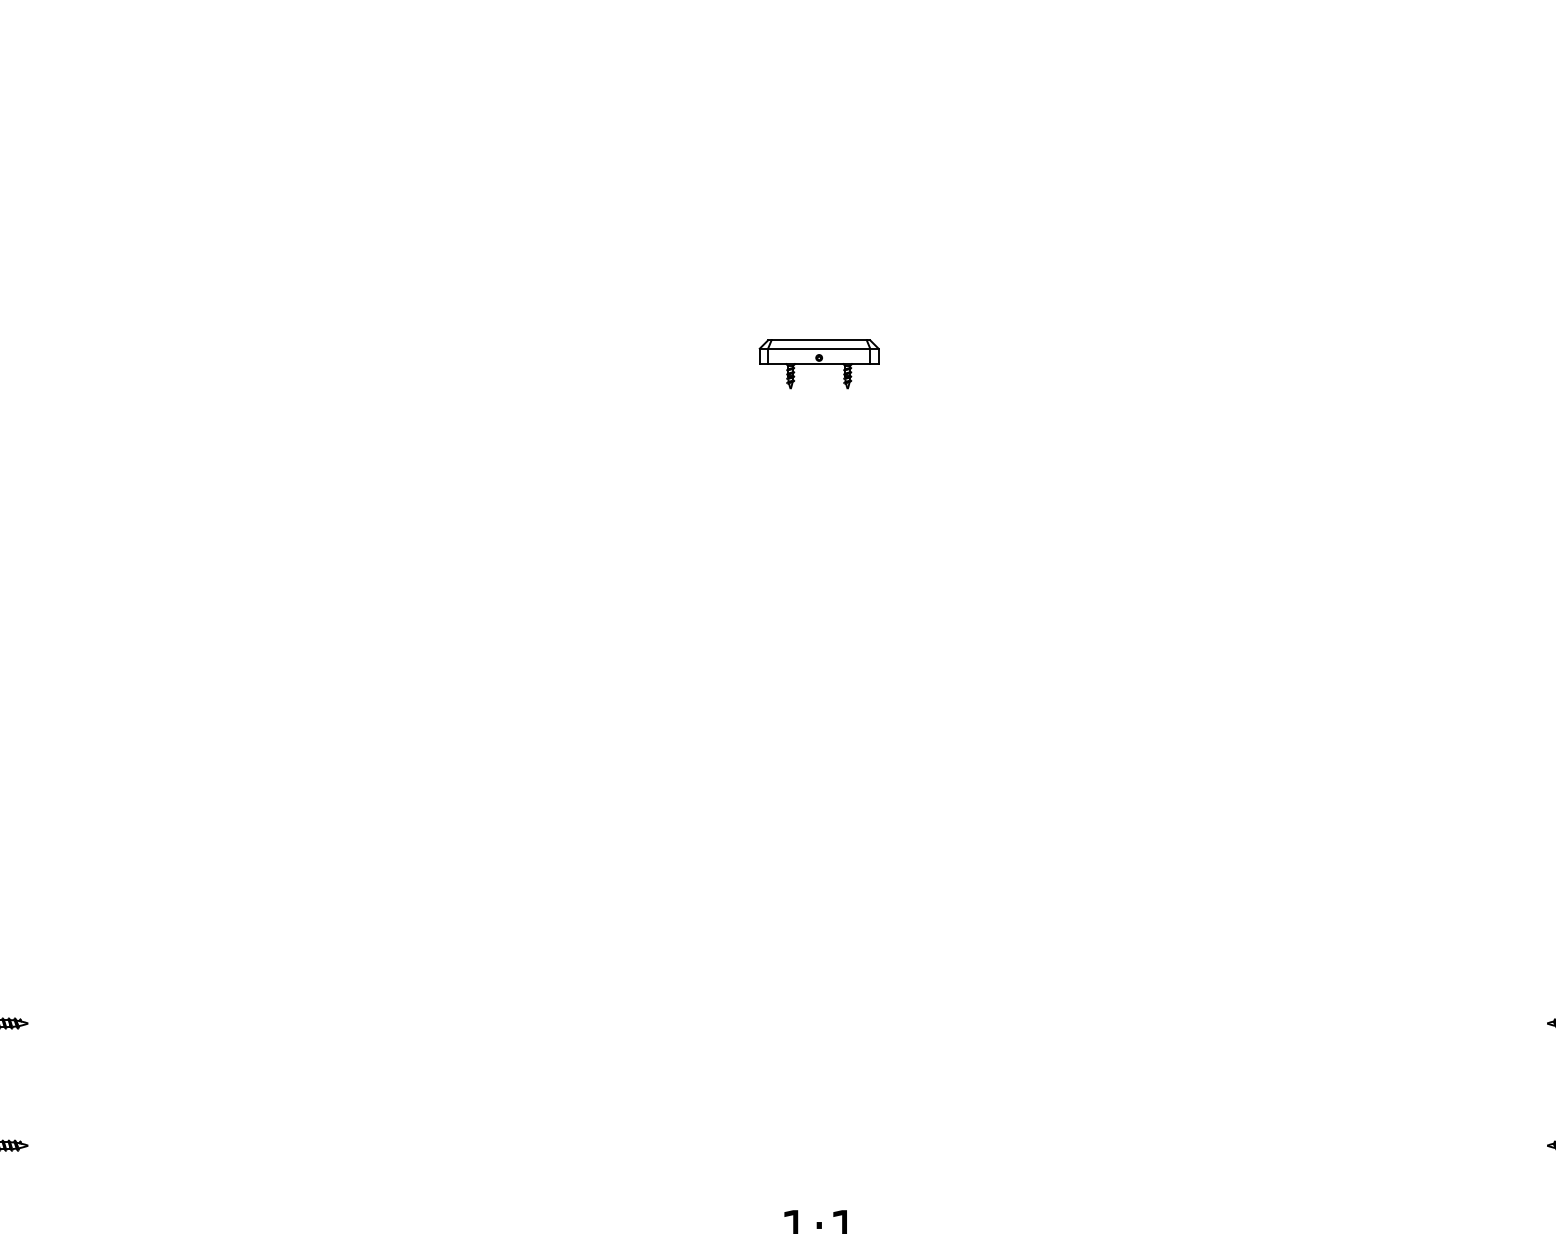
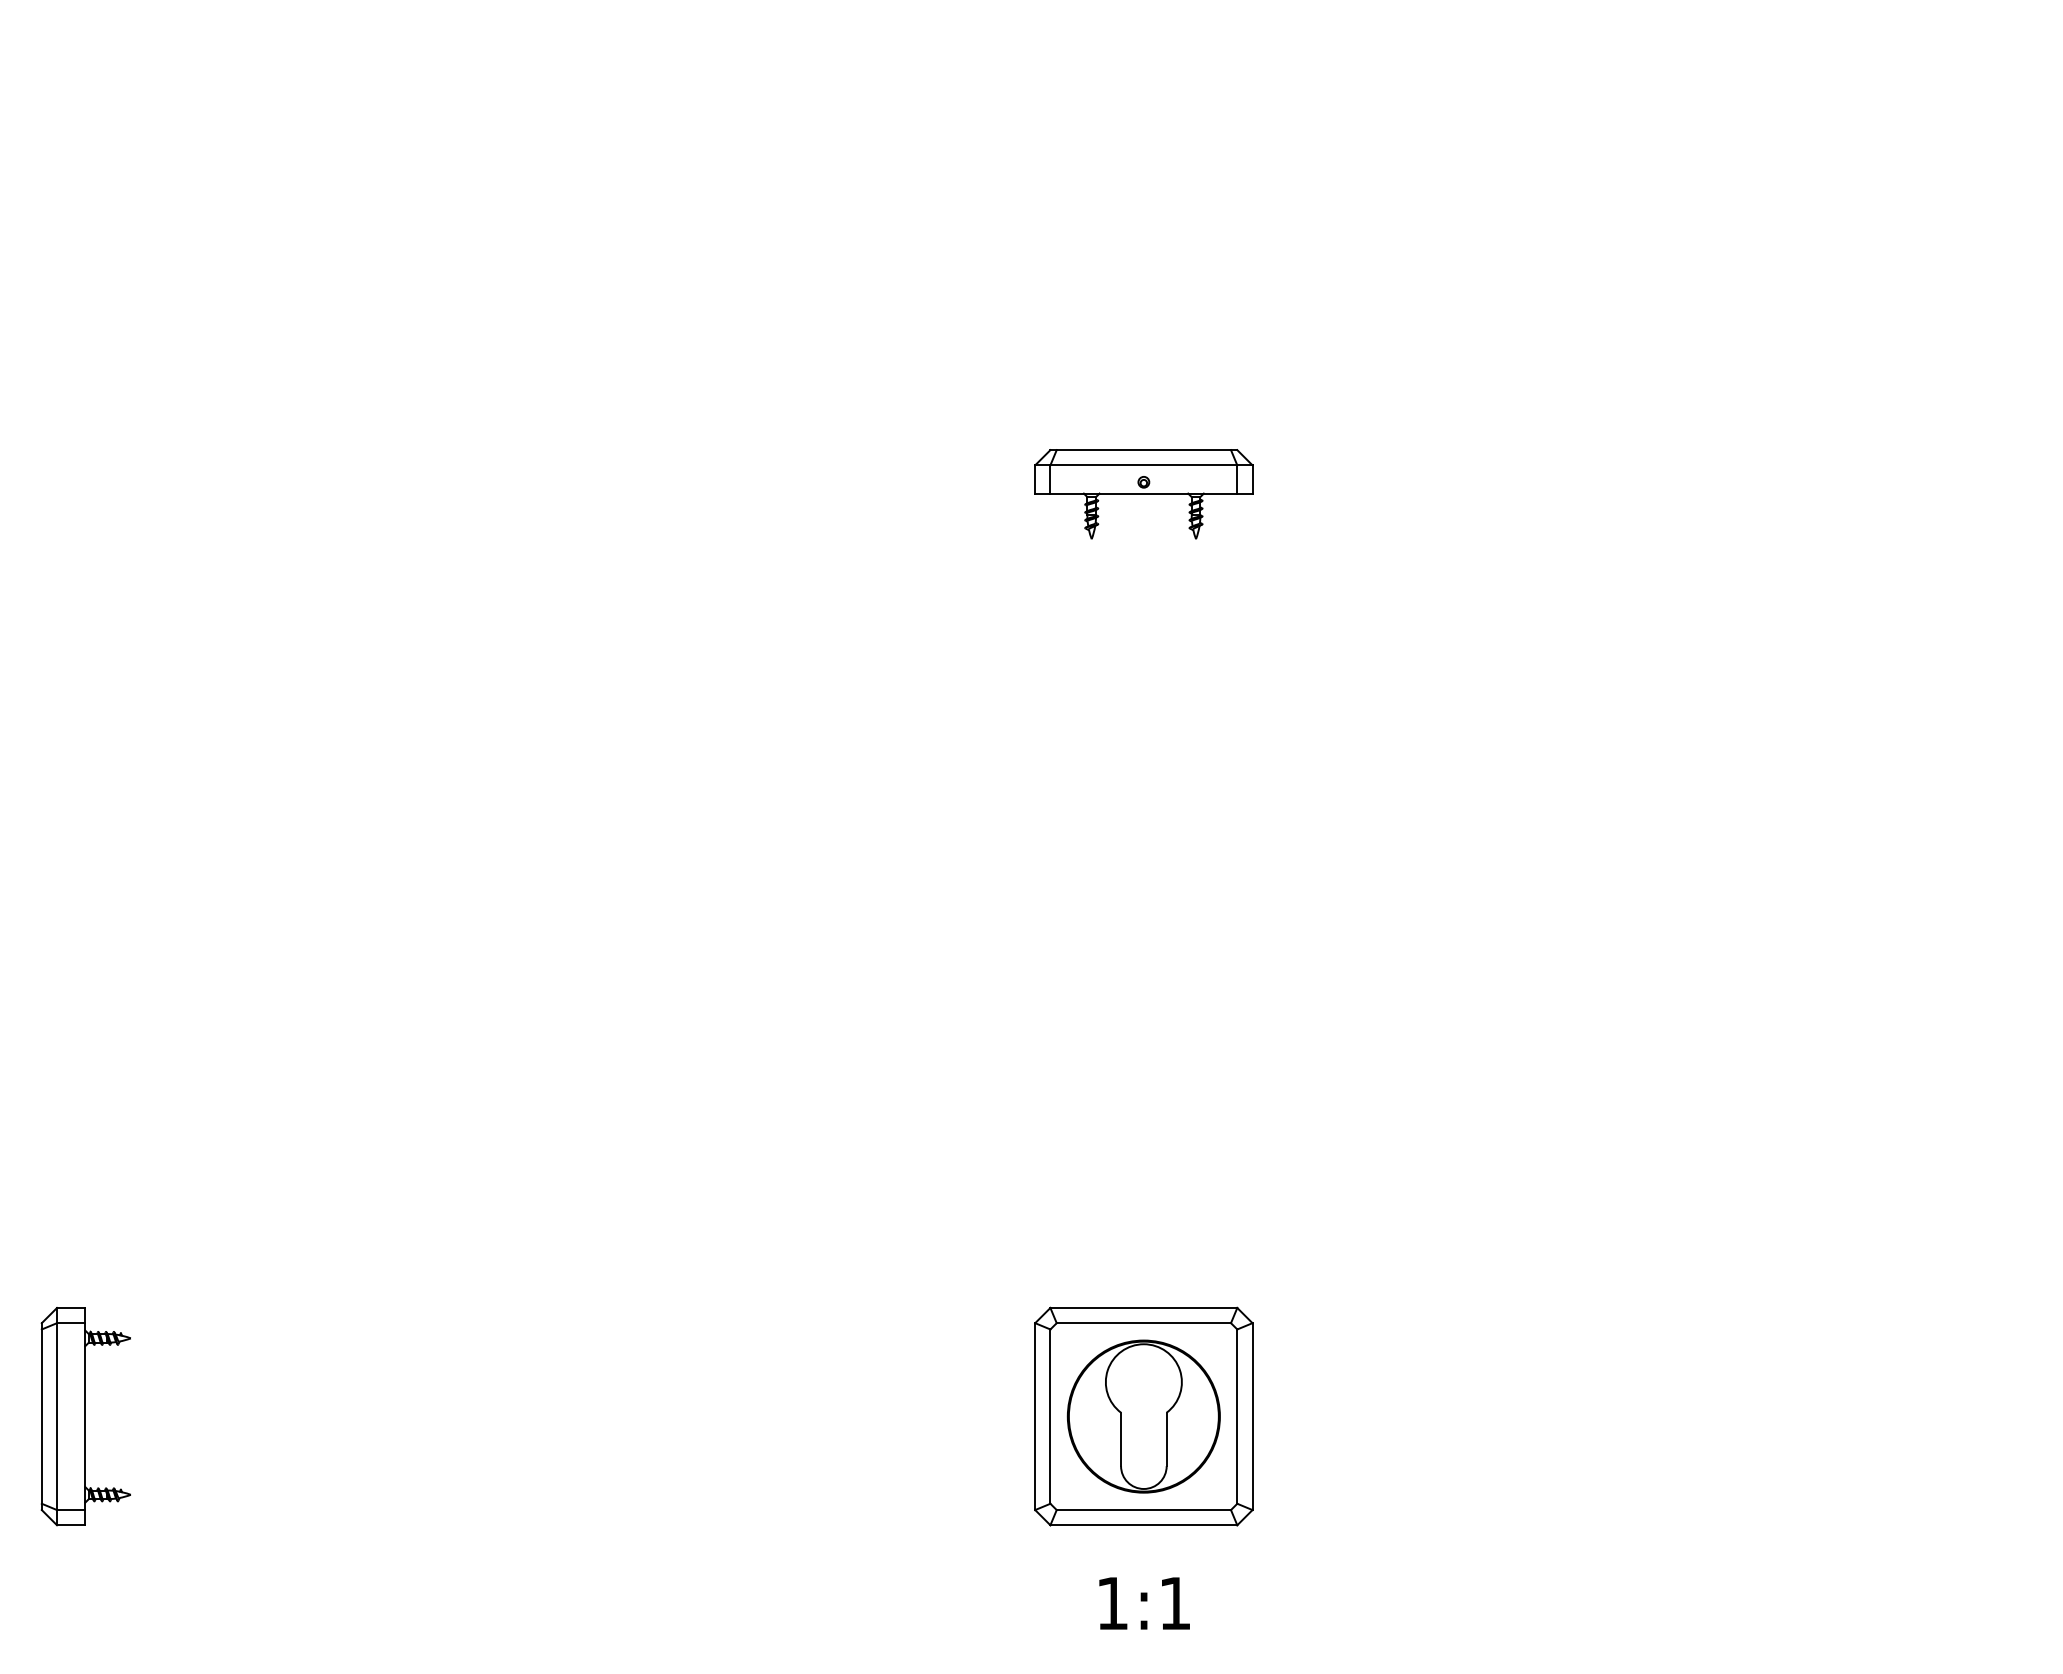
part: (818, 364) -> (1143, 494), size x1.43
part: (818, 1084) -> (1143, 1416), added

